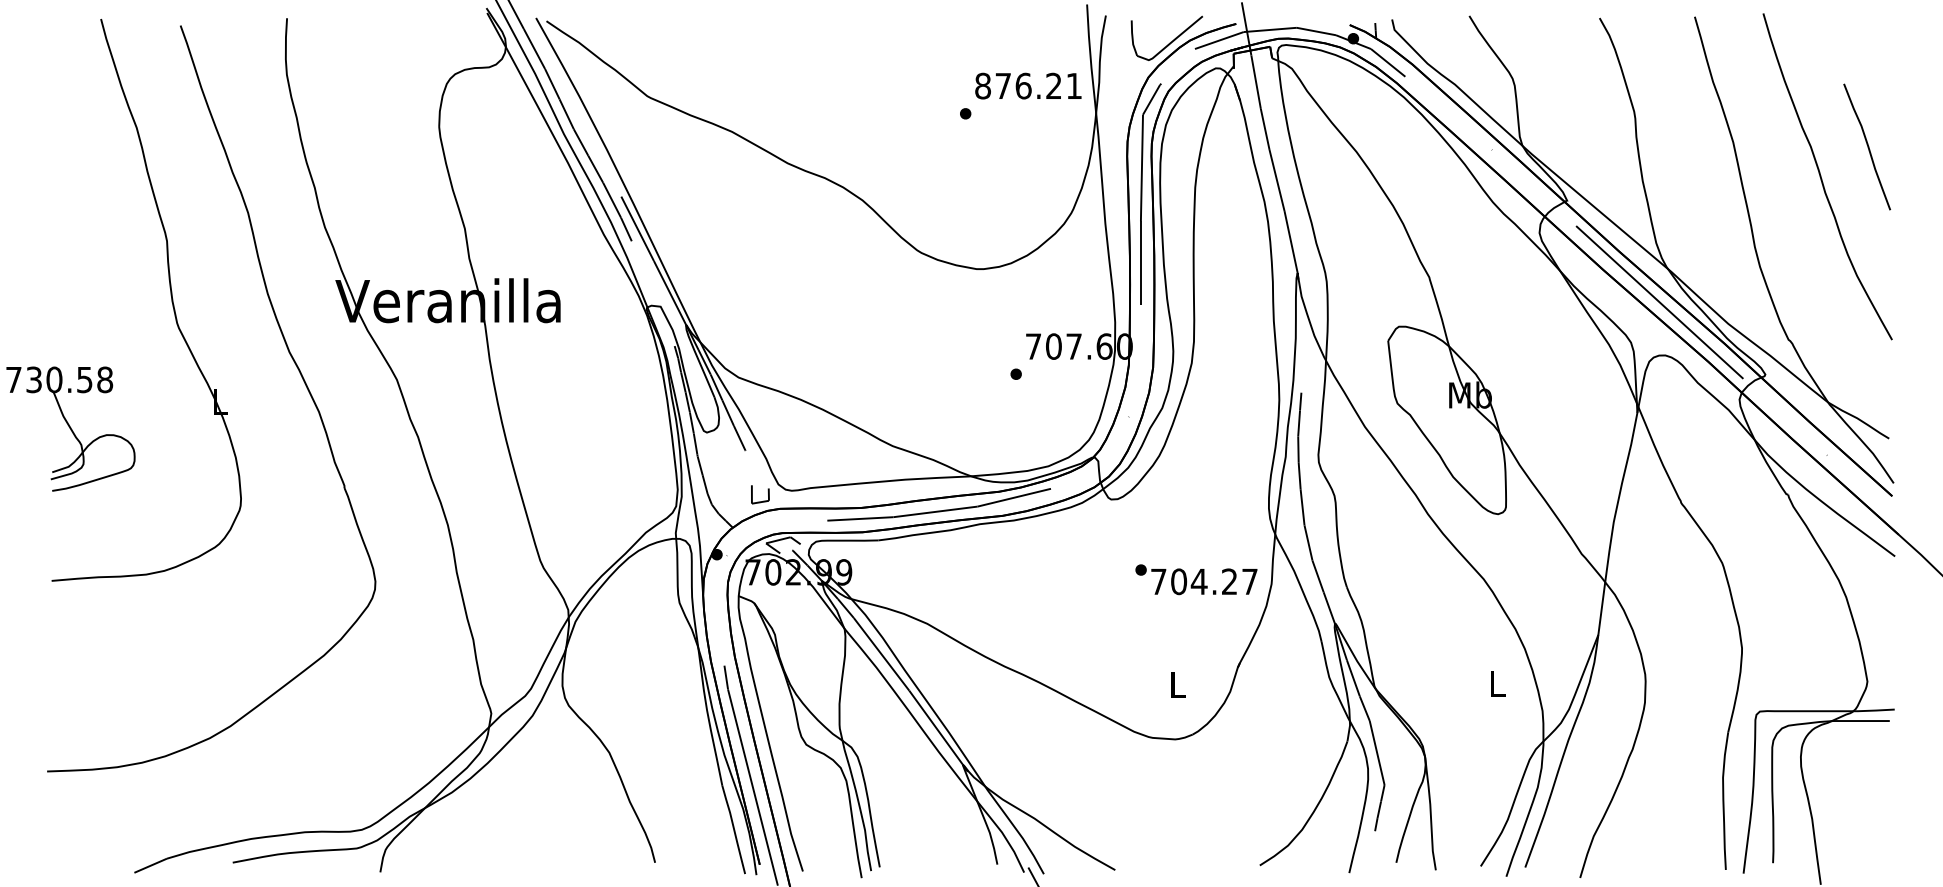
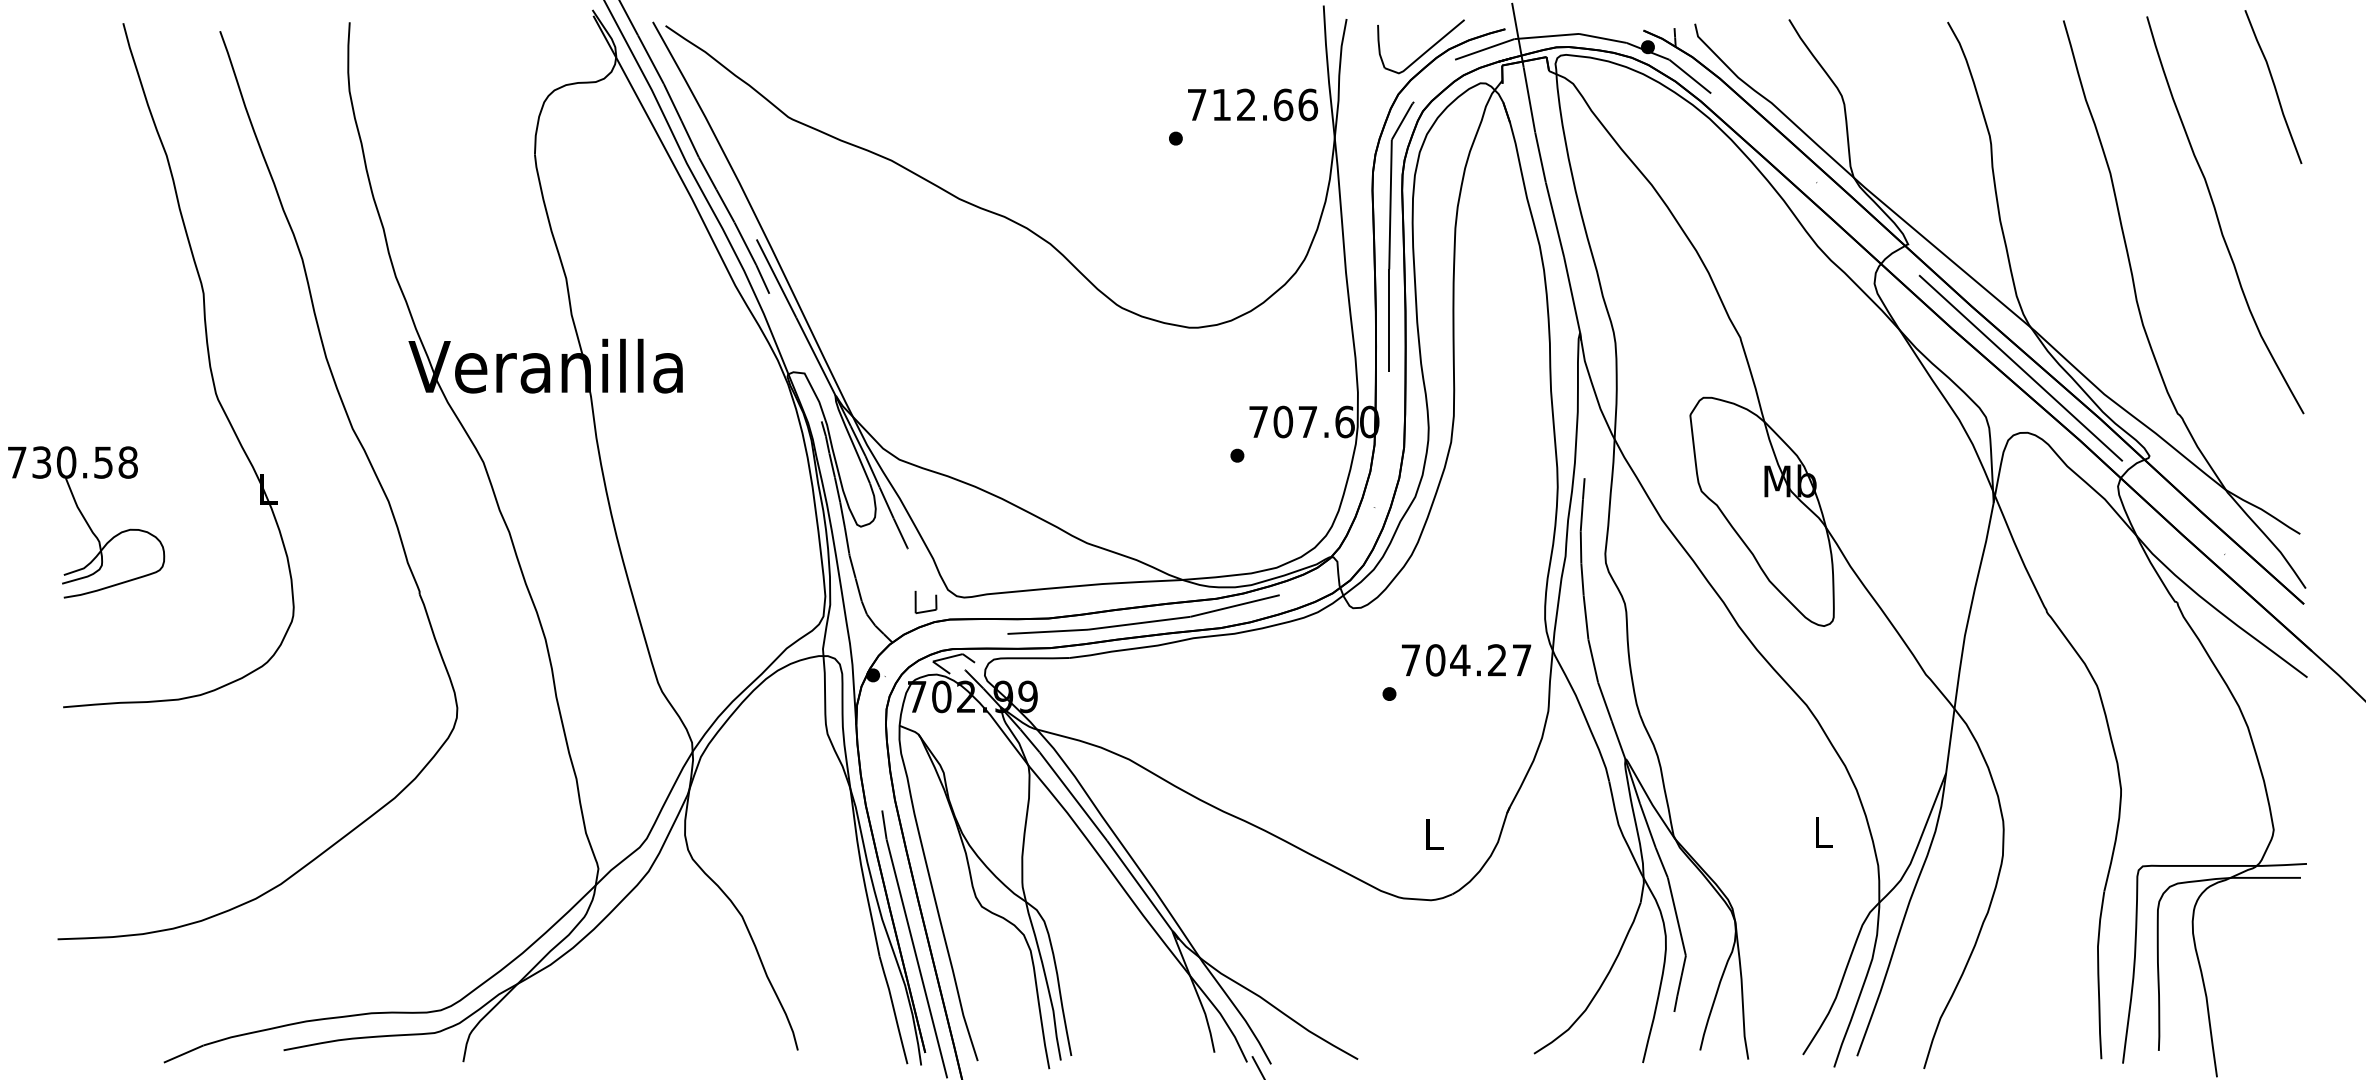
text: (1028, 85) -> (1252, 104), 876.21 -> 712.66
curve: (1867, 146) -> (2273, 86), moved
text: (1204, 581) -> (1466, 660), moved

